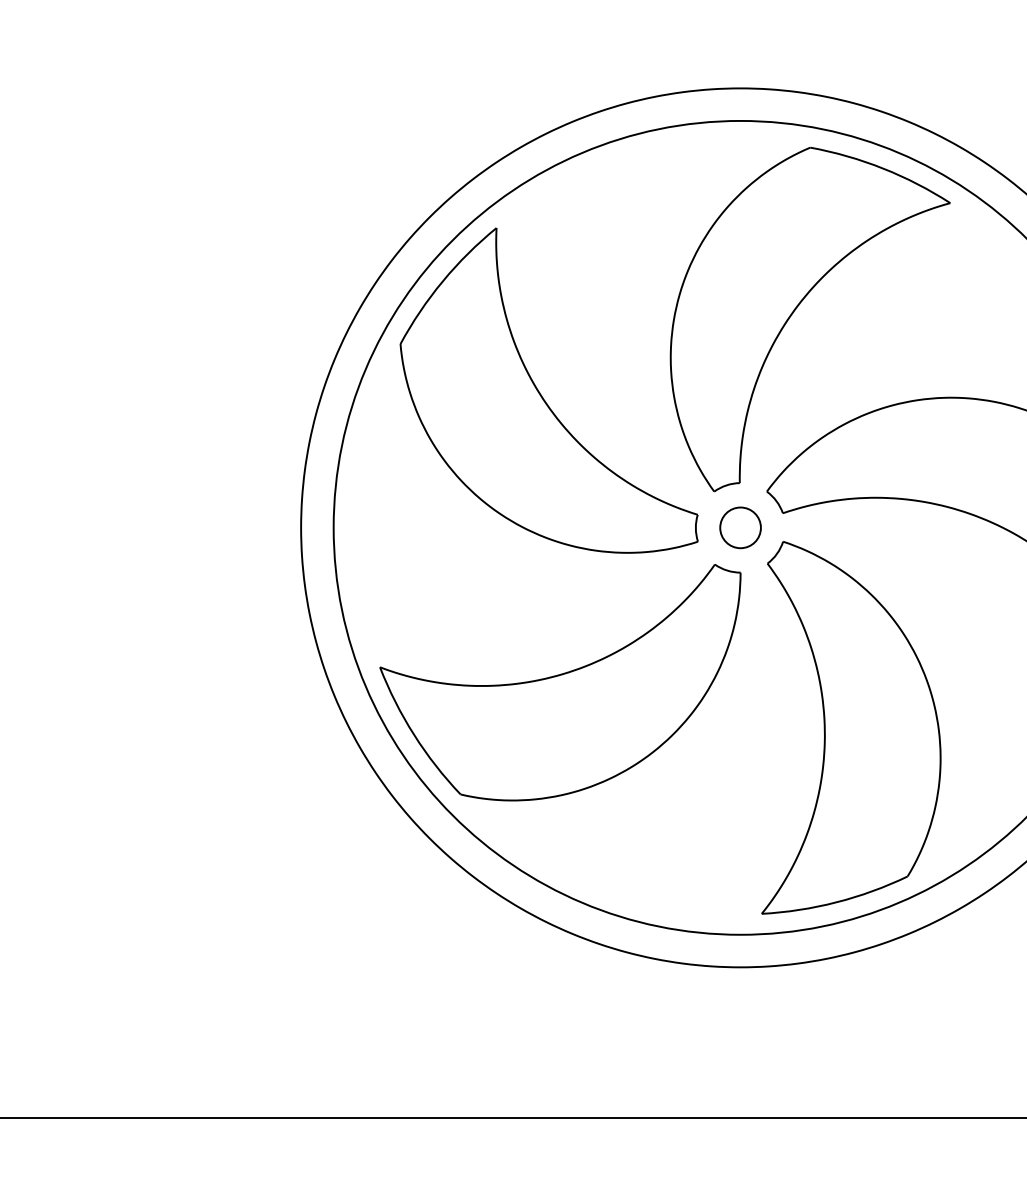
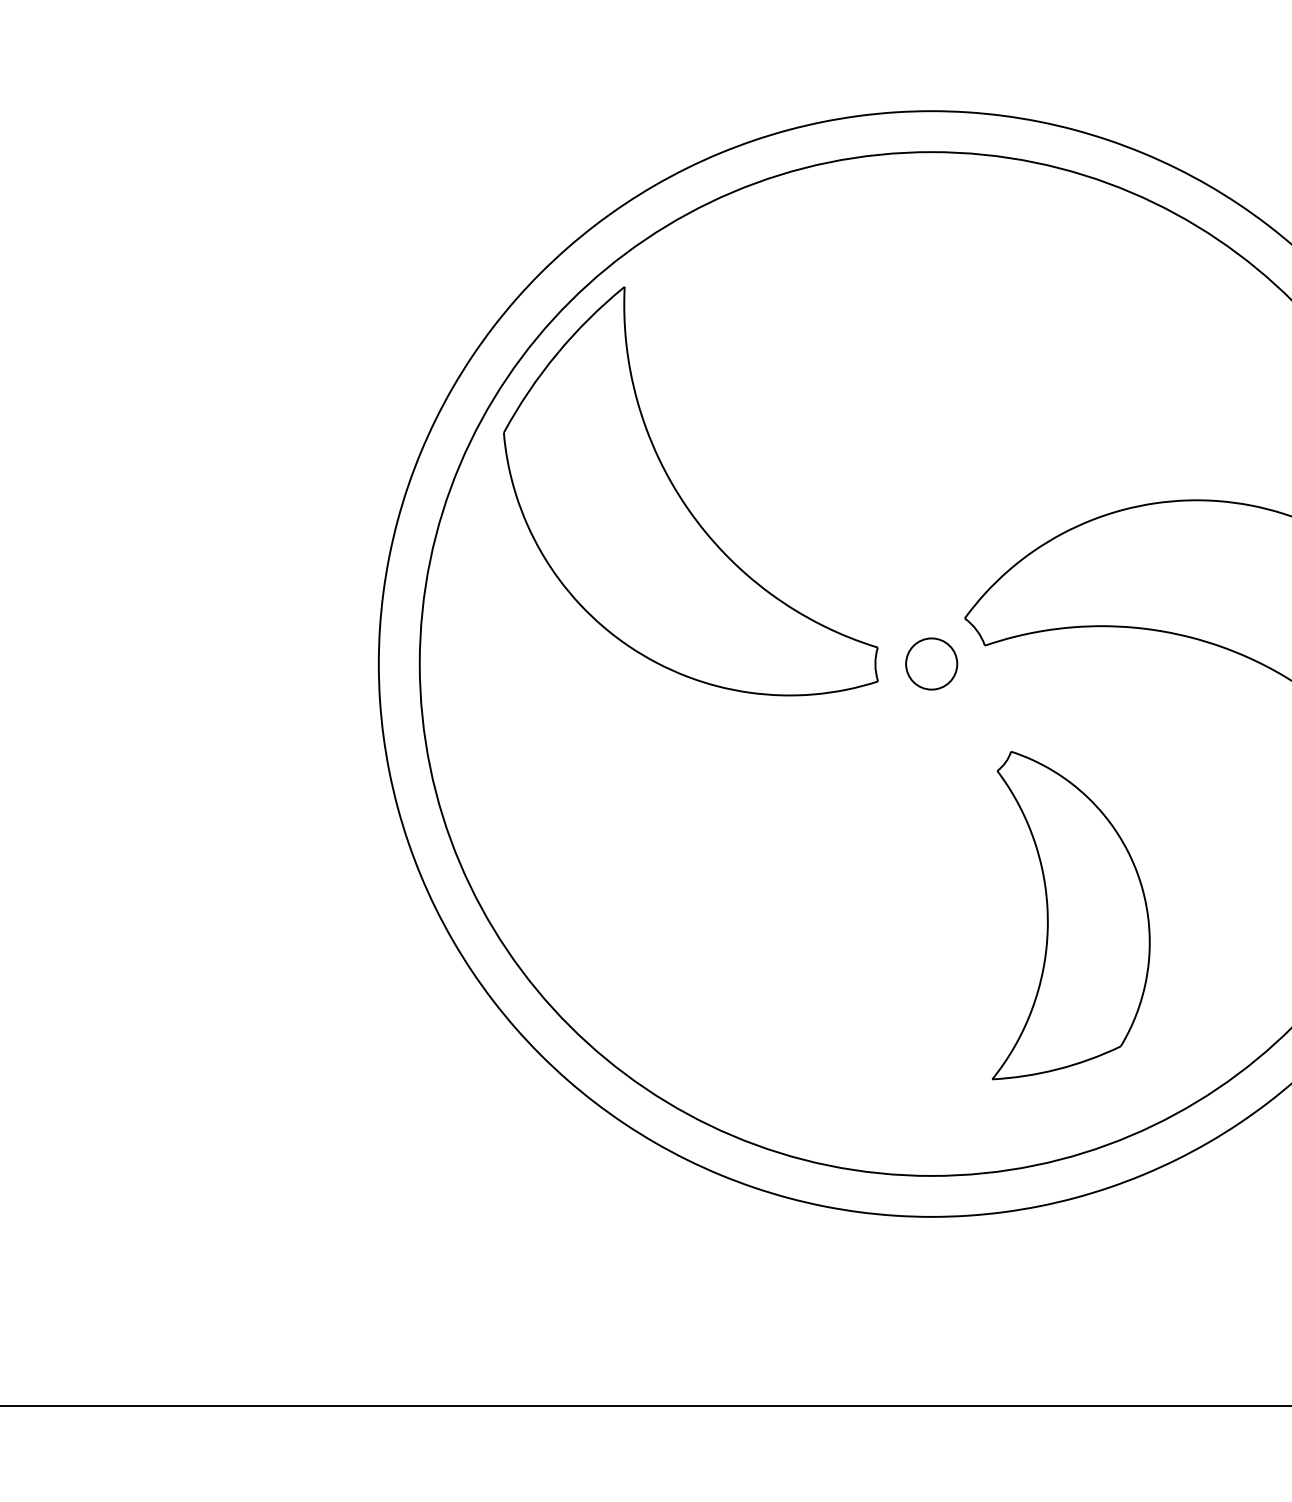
part: (796, 309) -> (1001, 389), removed
part: (560, 682) -> (704, 858), removed
part: (851, 727) -> (1071, 915), size x0.7

